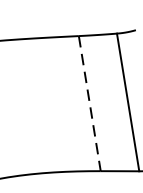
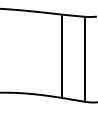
line: (90, 103) -> (62, 56), dashed -> solid

